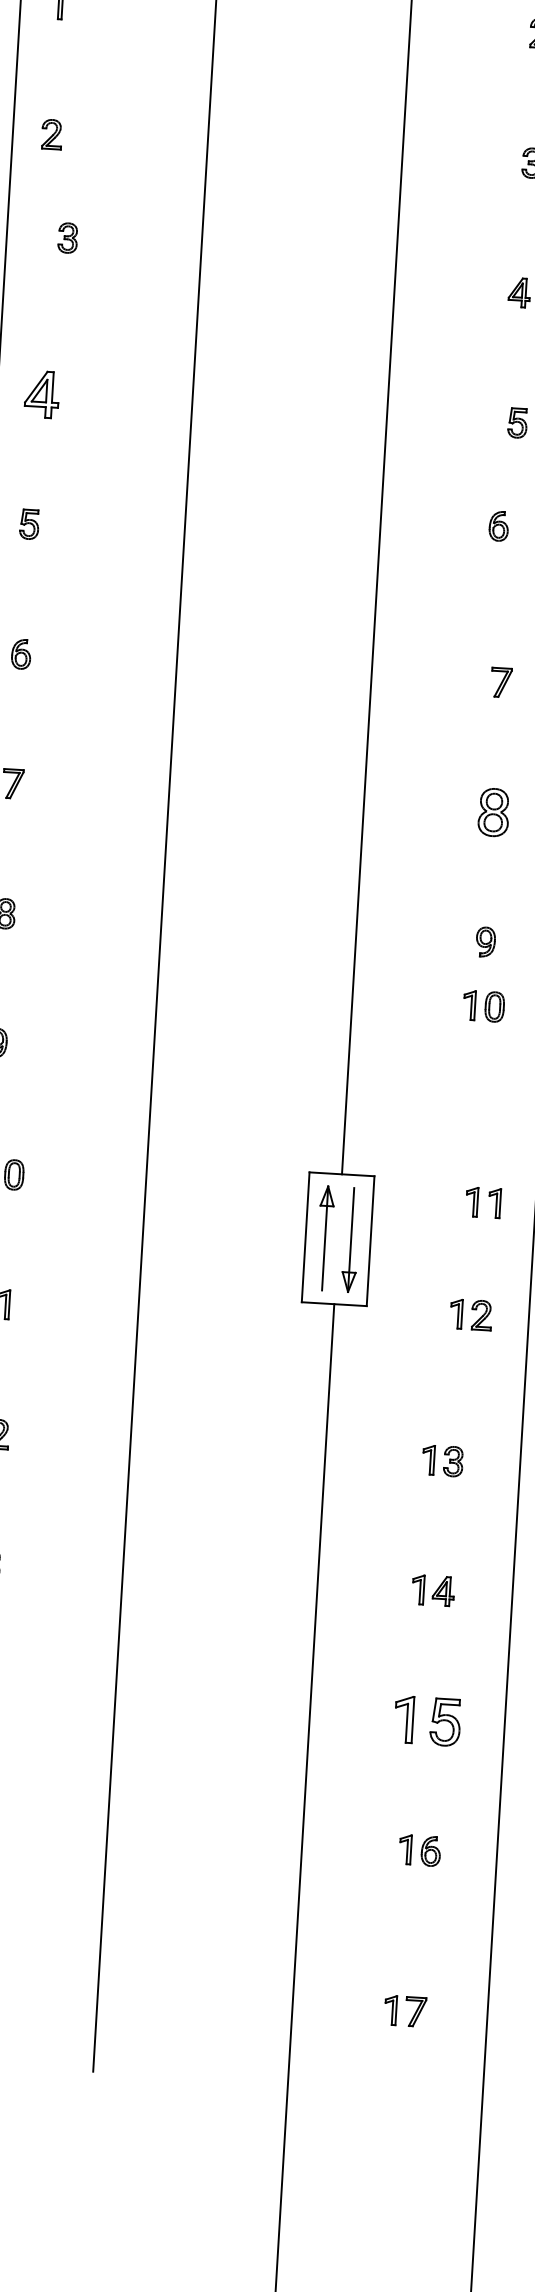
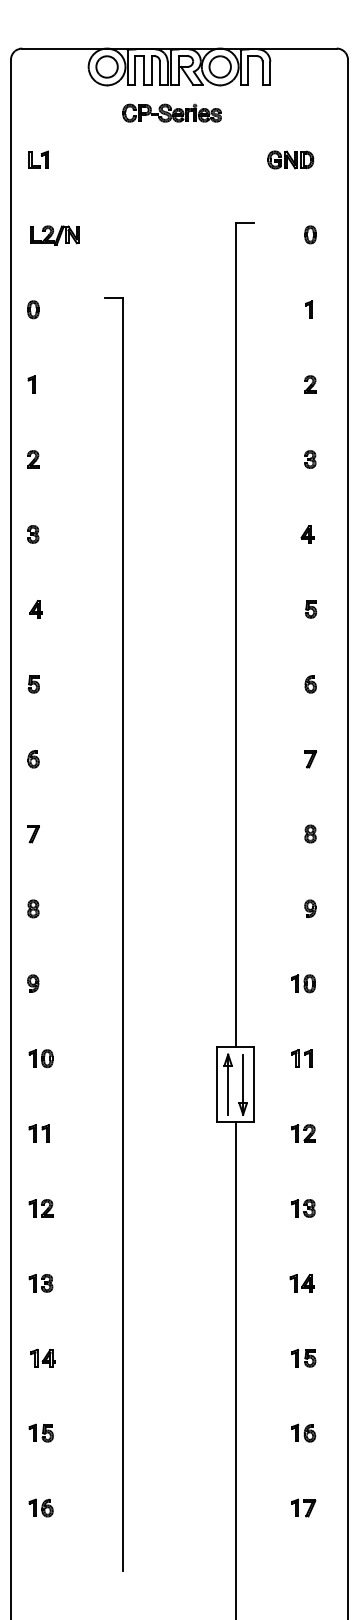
part: (68, 238) -> (33, 534), moved
part: (40, 394) -> (35, 609), size x0.62
part: (498, 526) -> (310, 684), moved
part: (493, 811) -> (310, 833), size x0.62
part: (483, 1005) -> (303, 983), moved
part: (482, 1202) -> (301, 1058), moved
part: (470, 1314) -> (303, 1133), moved
part: (427, 1719) -> (303, 1357), size x0.62
part: (405, 2010) -> (303, 1507), moved

